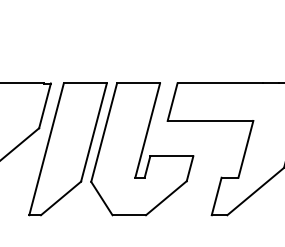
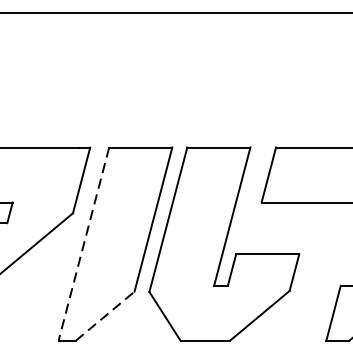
line: (46, 149) -> (83, 244), solid -> dashed
line: (61, 198) -> (105, 316), solid -> dashed

